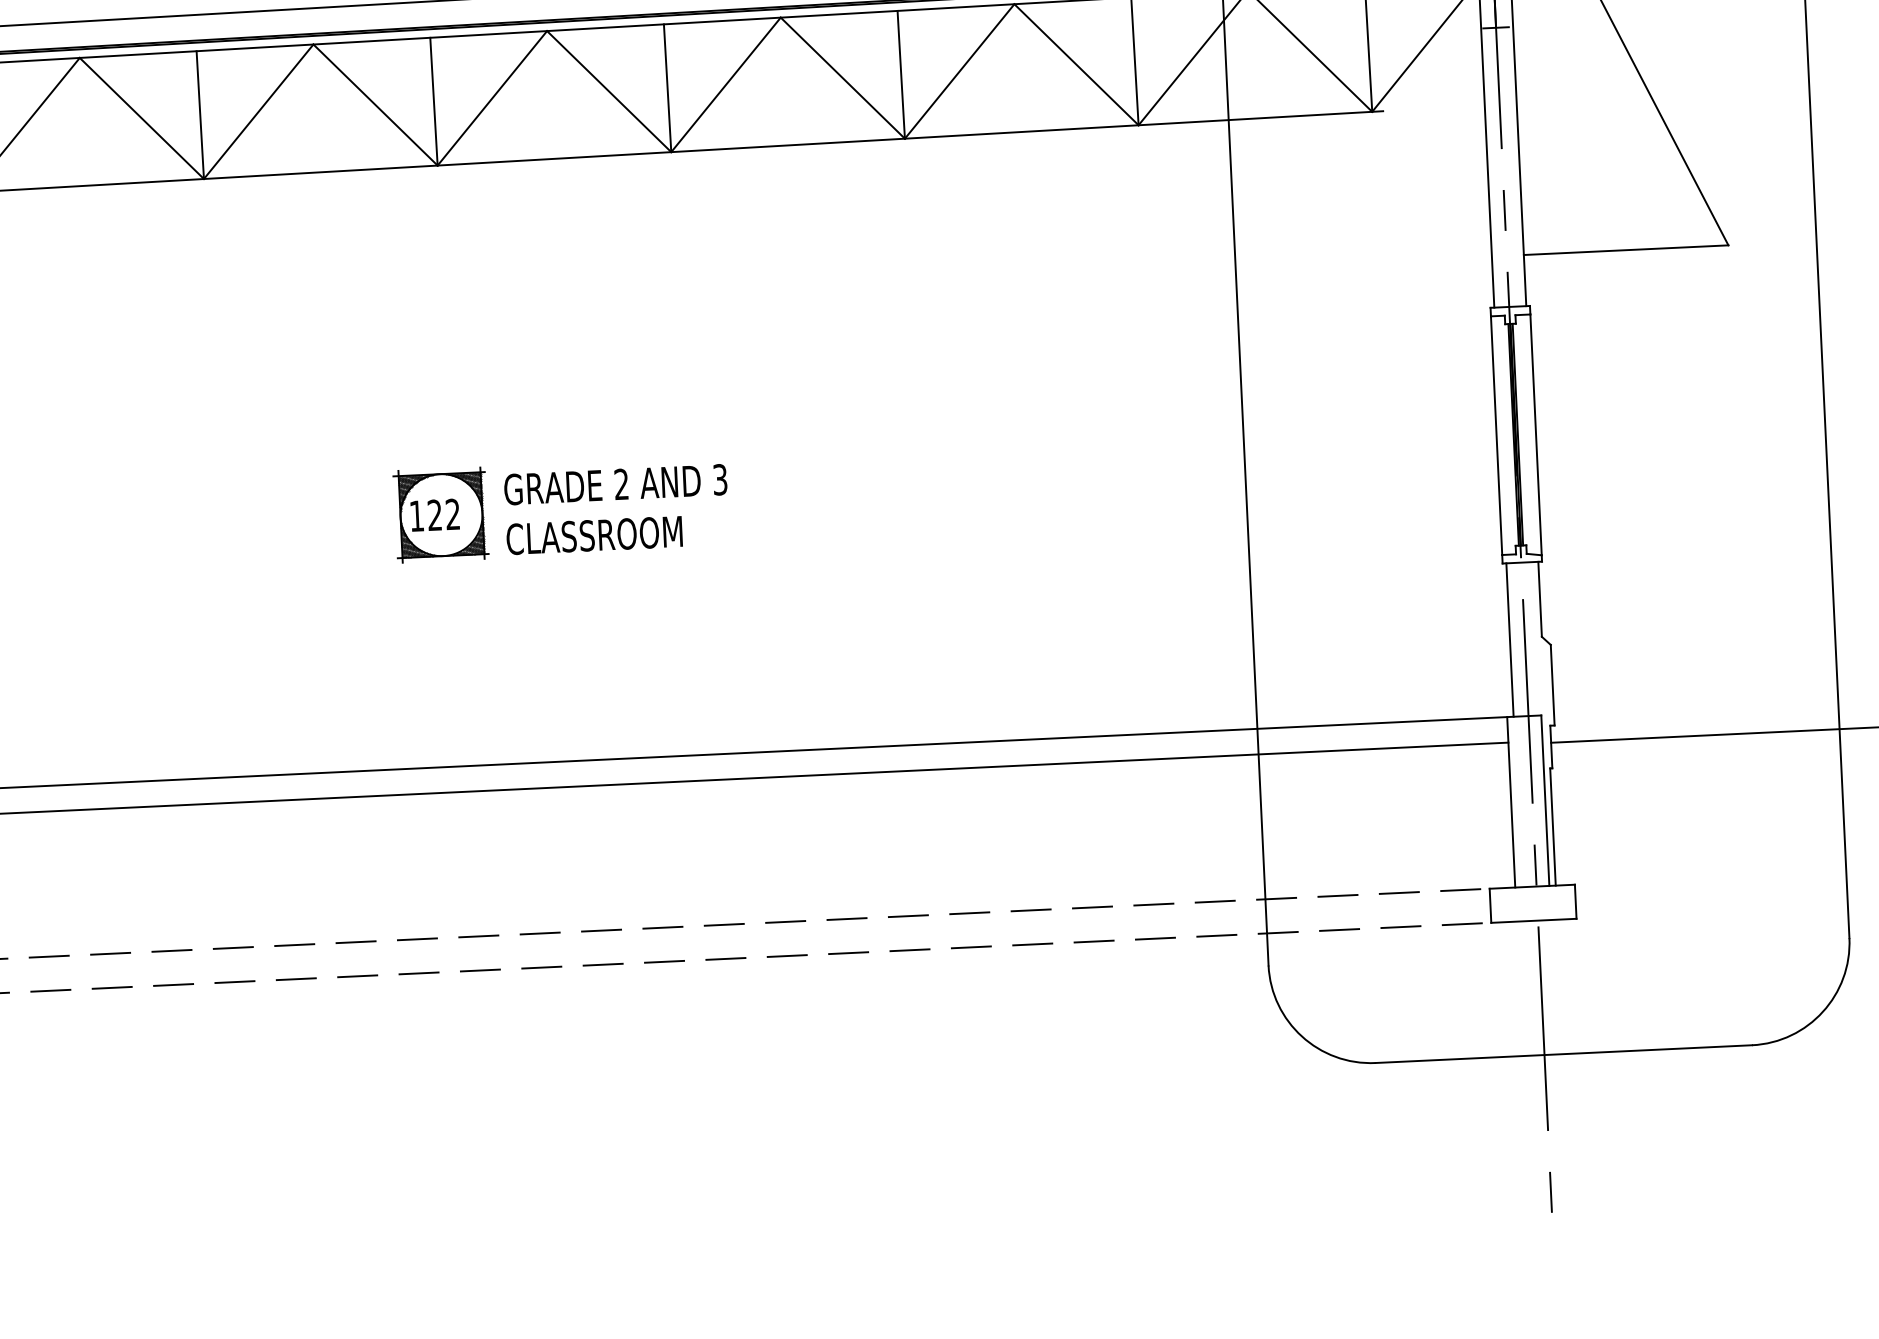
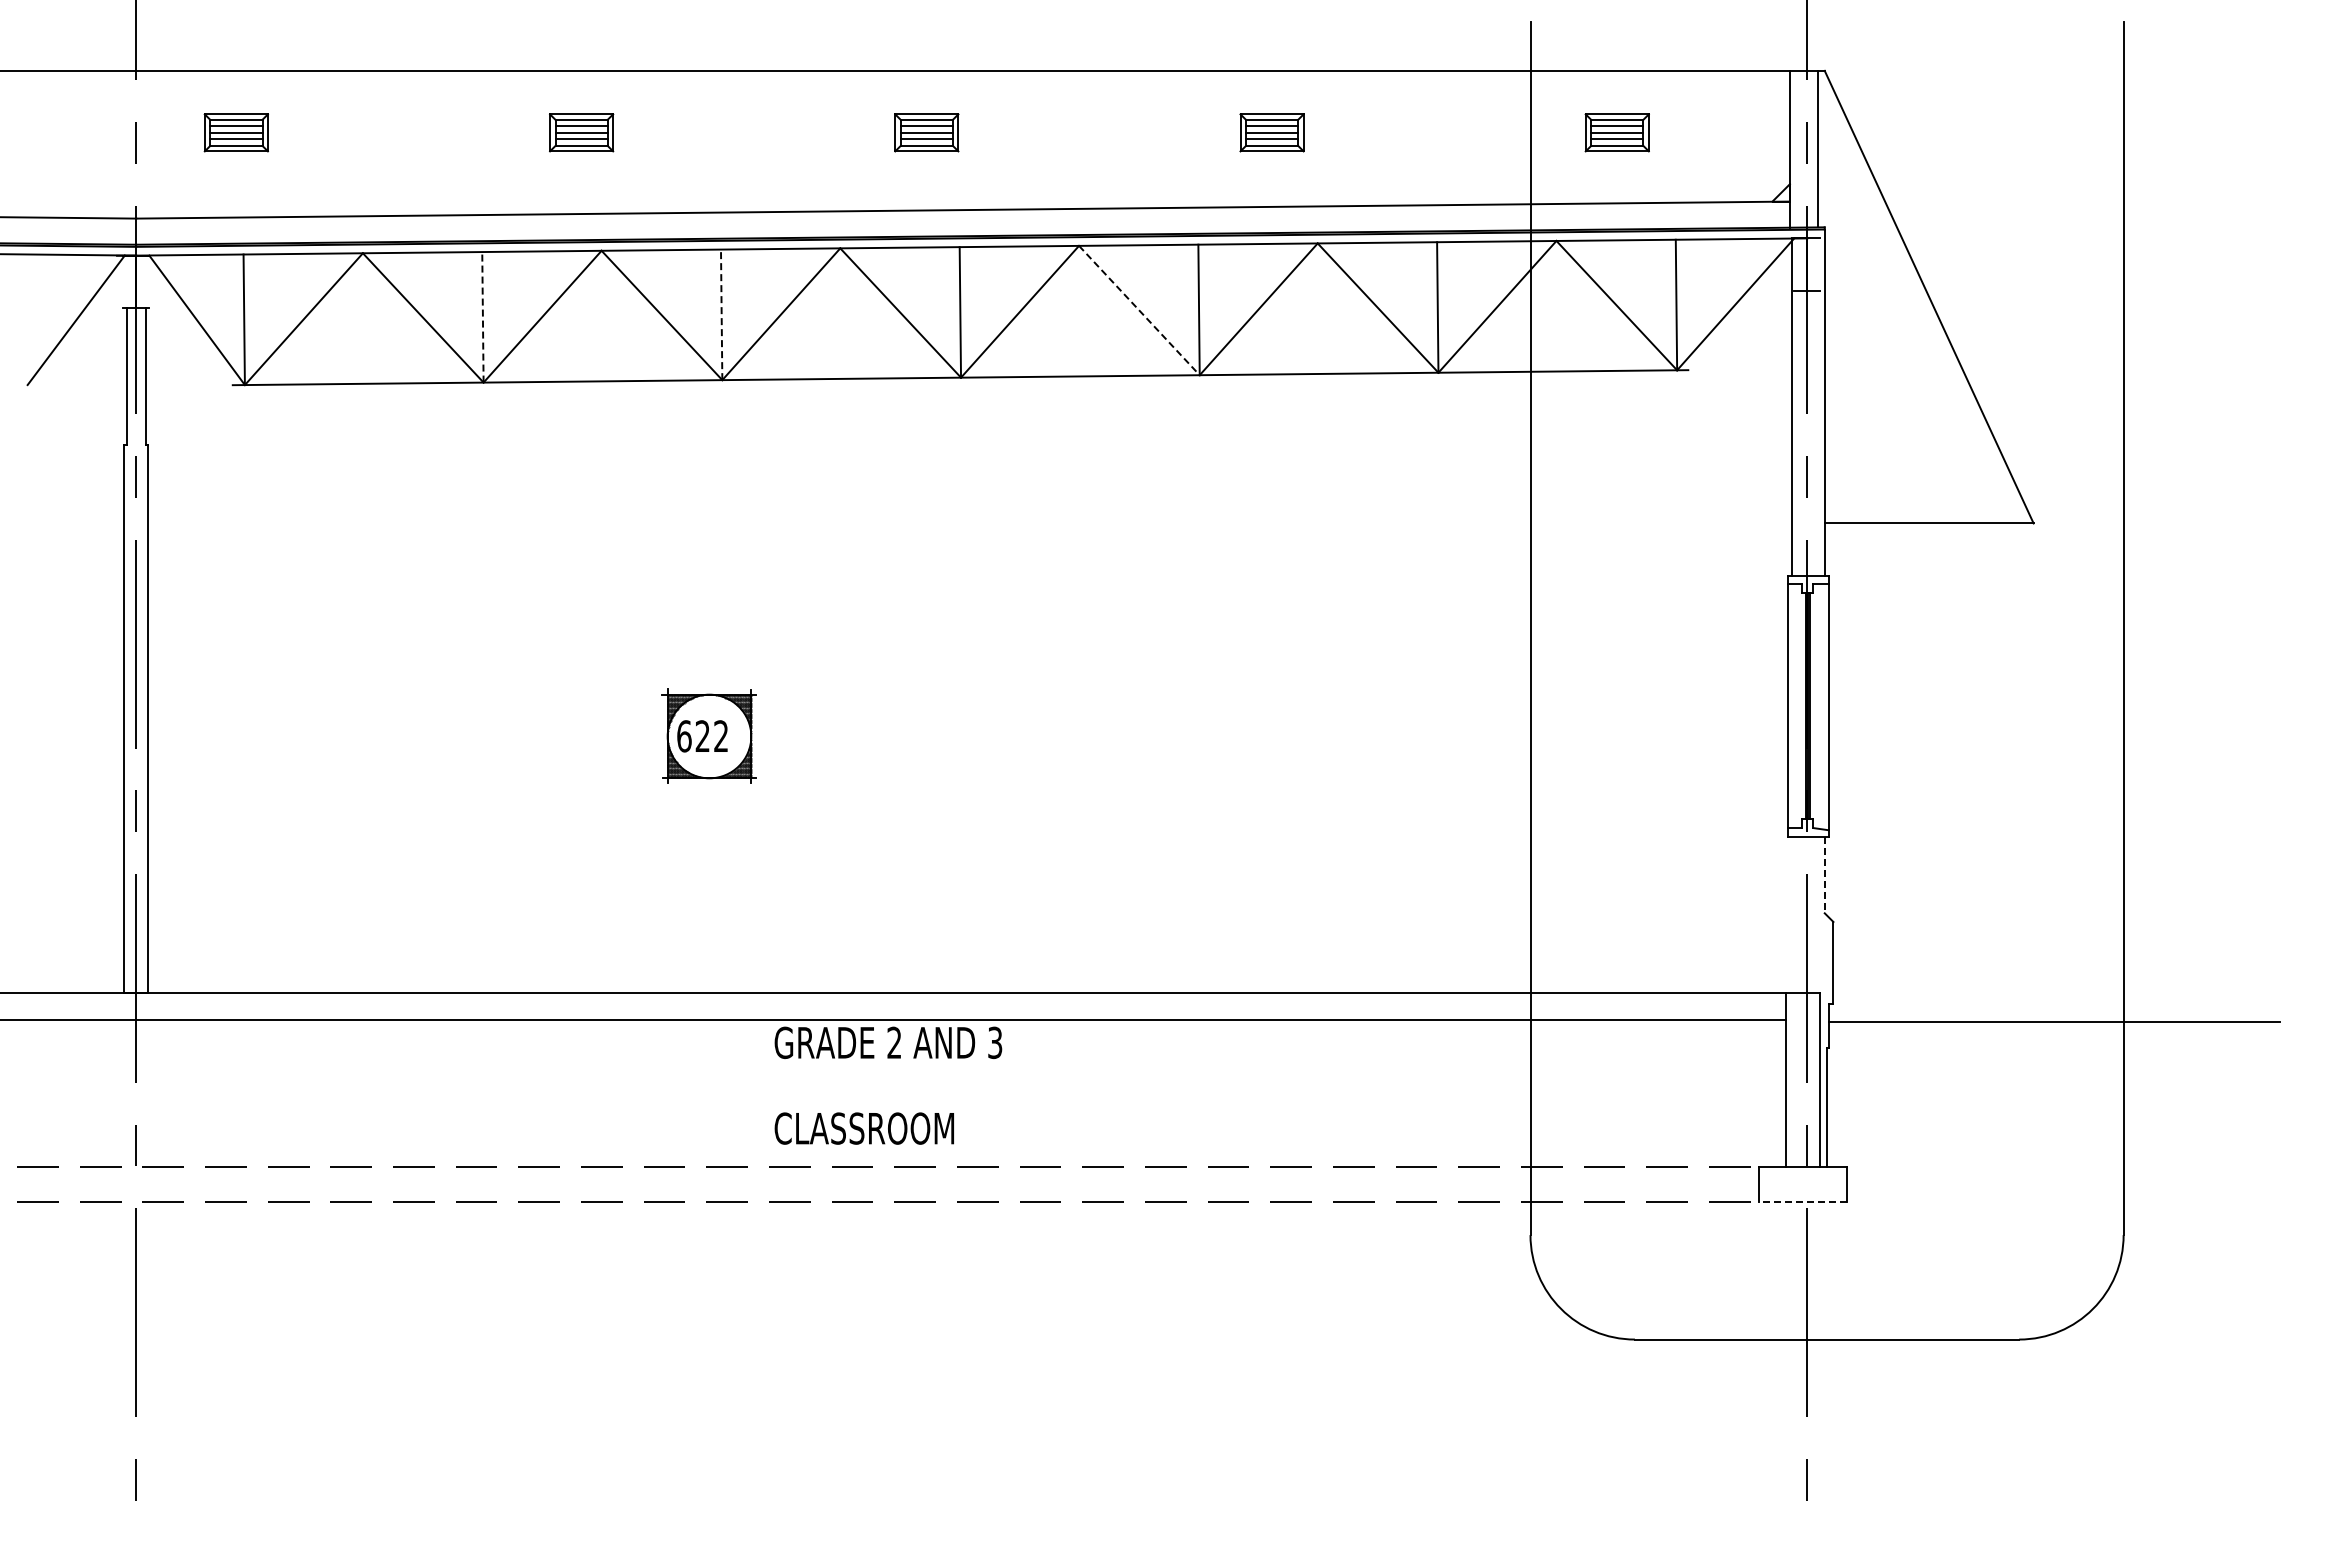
line: (842, 78) -> (1139, 310), solid -> dashed
line: (433, 101) -> (721, 314), solid -> dashed
line: (199, 114) -> (482, 316), solid -> dashed
text: (615, 484) -> (888, 1042), moved
text: (417, 516) -> (684, 736), 122 -> 622
text: (593, 535) -> (863, 1128), moved
line: (1539, 599) -> (1824, 875), solid -> dashed
line: (1510, 639) -> (1792, 914), removed
line: (1533, 921) -> (1802, 1202), solid -> dashed

